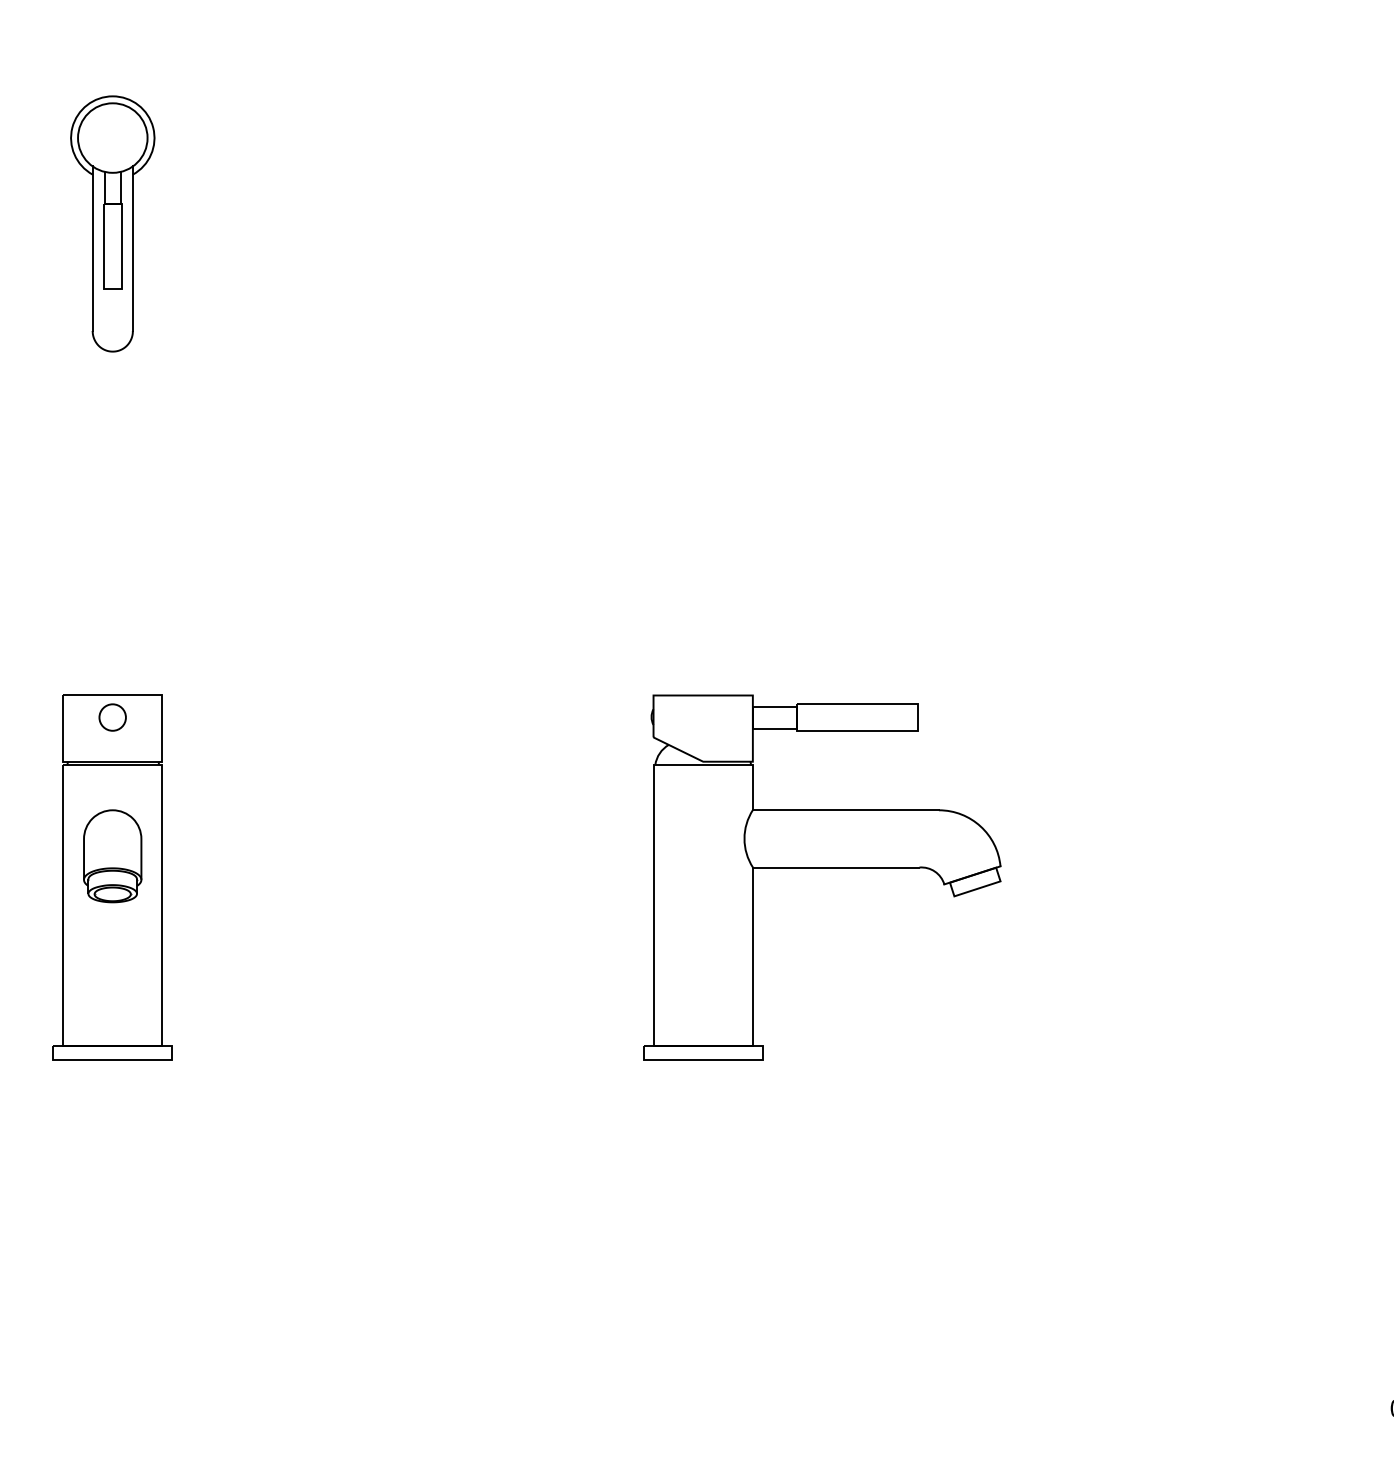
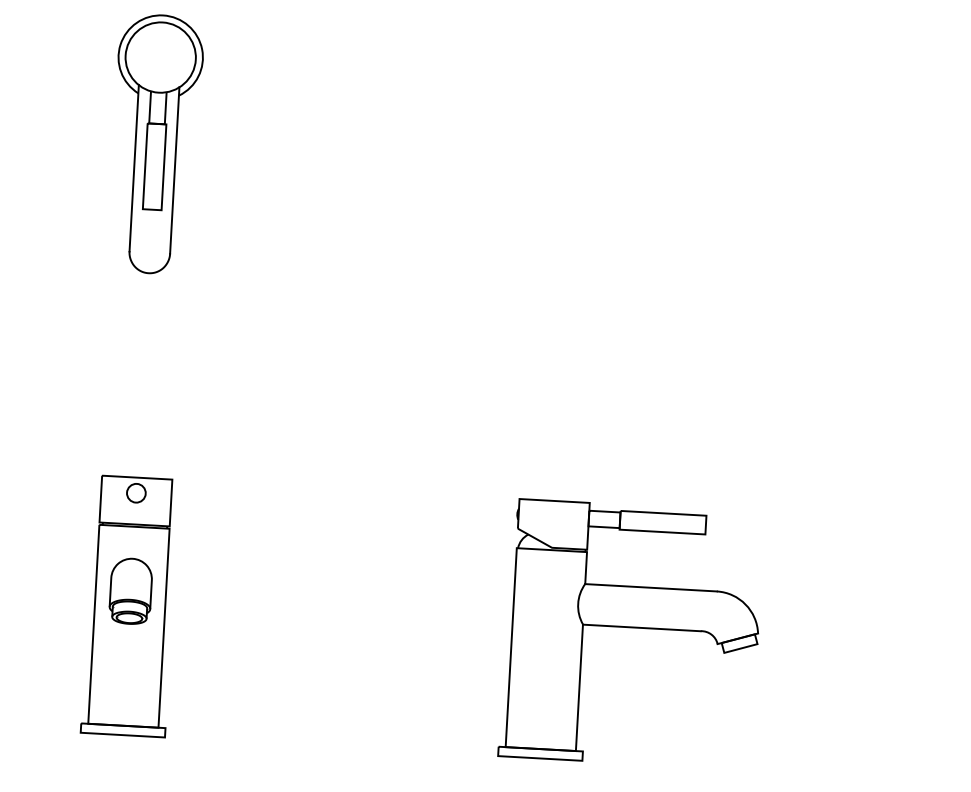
part: (112, 223) -> (155, 143), size x1.43

